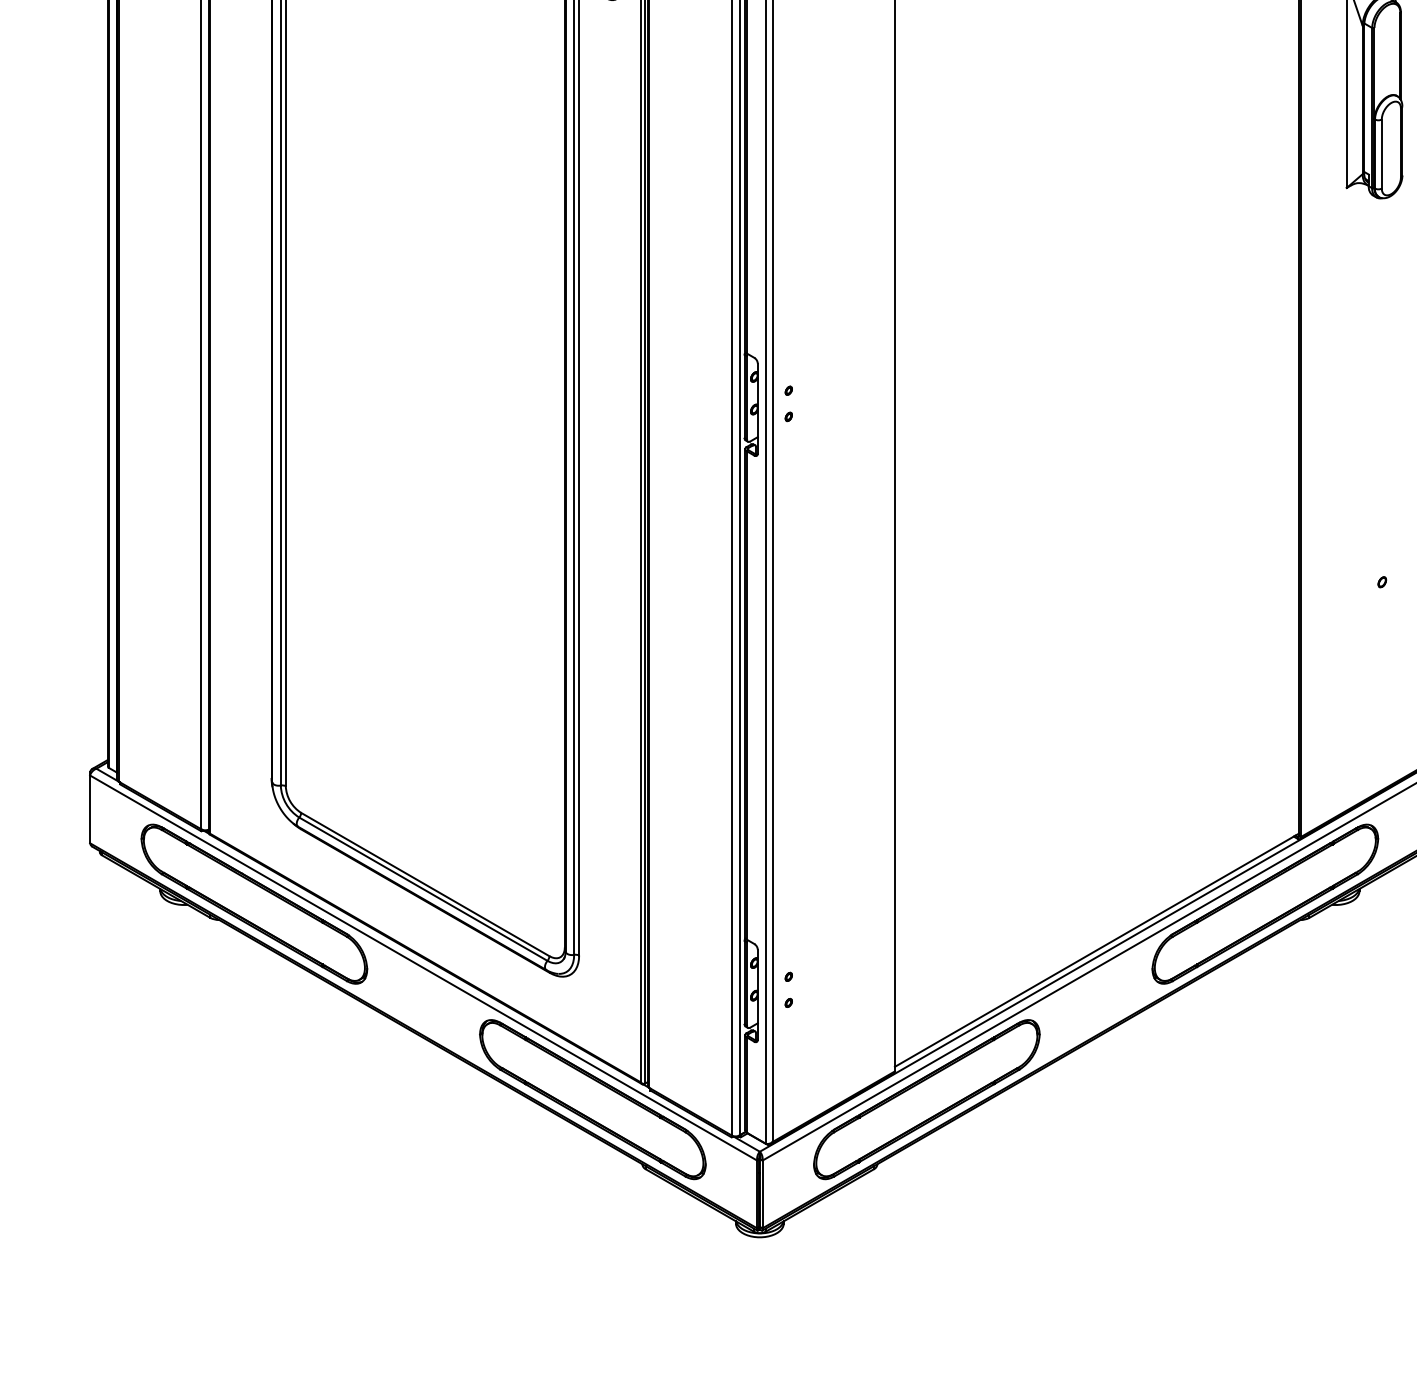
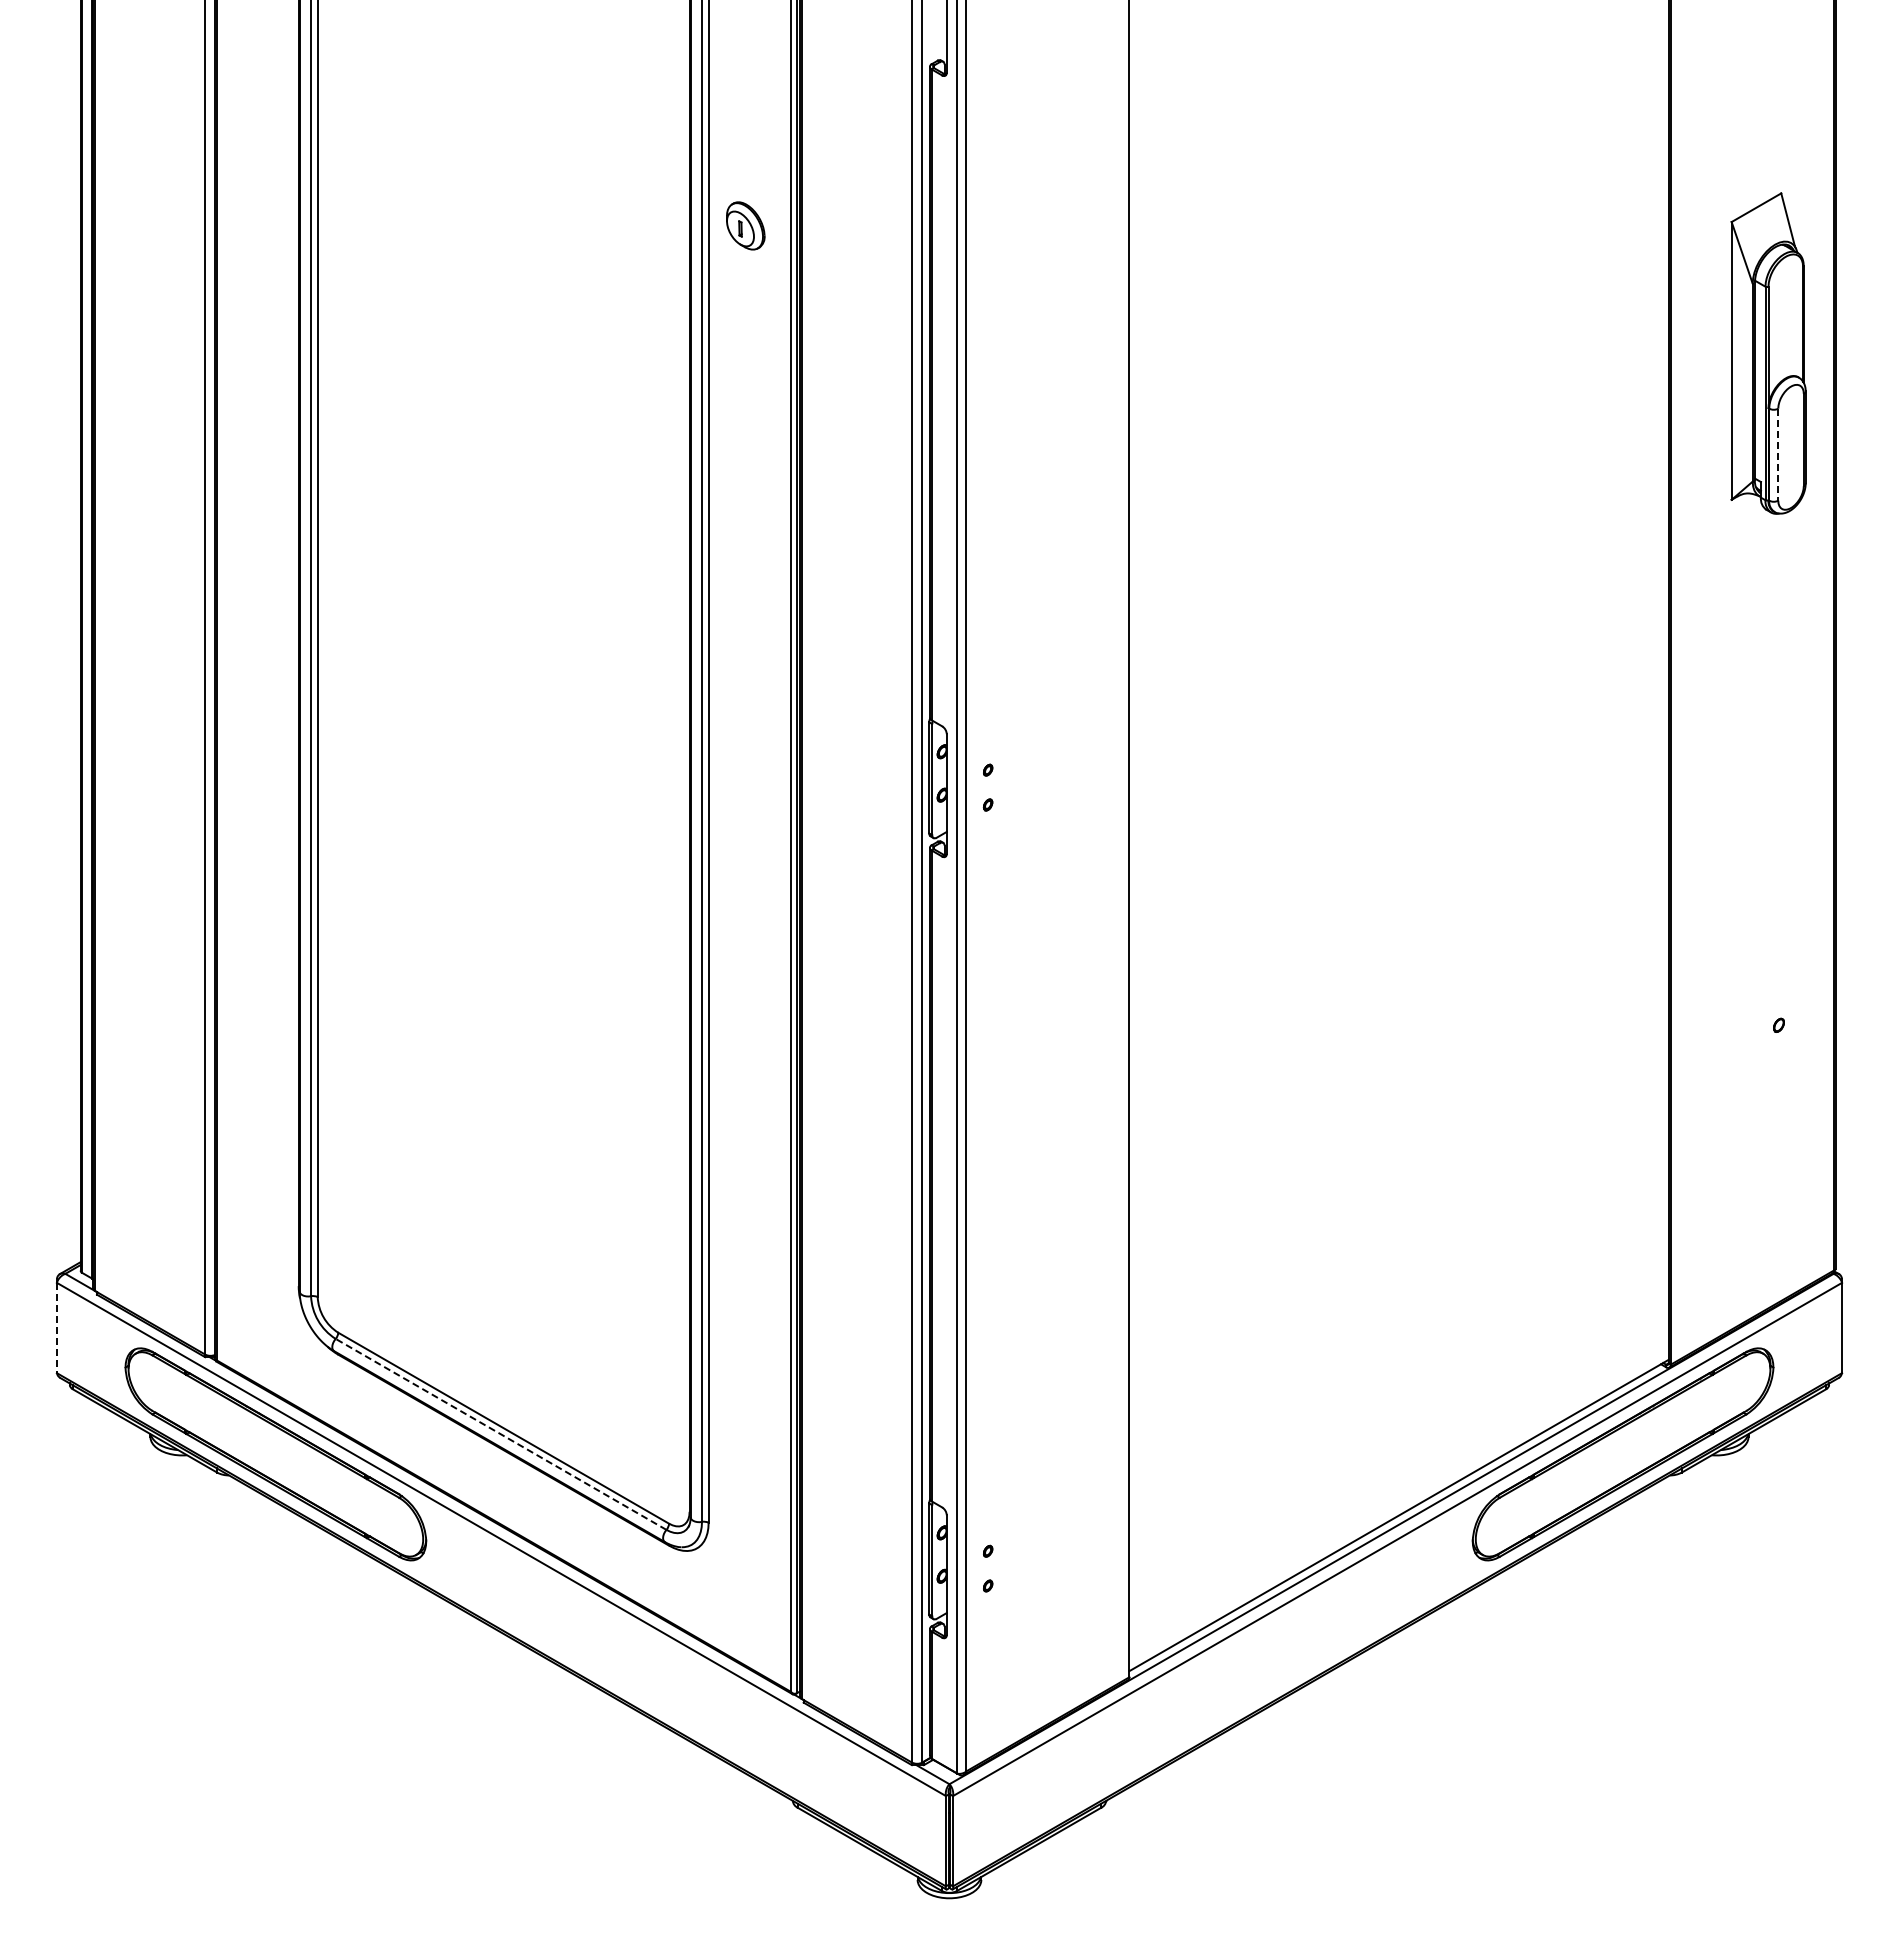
line: (1381, 154) -> (1778, 455), solid -> dashed
line: (89, 809) -> (56, 1328), solid -> dashed
line: (423, 889) -> (501, 1434), solid -> dashed
part: (592, 1099) -> (726, 1714), removed
part: (926, 1099) -> (1171, 1714), removed

